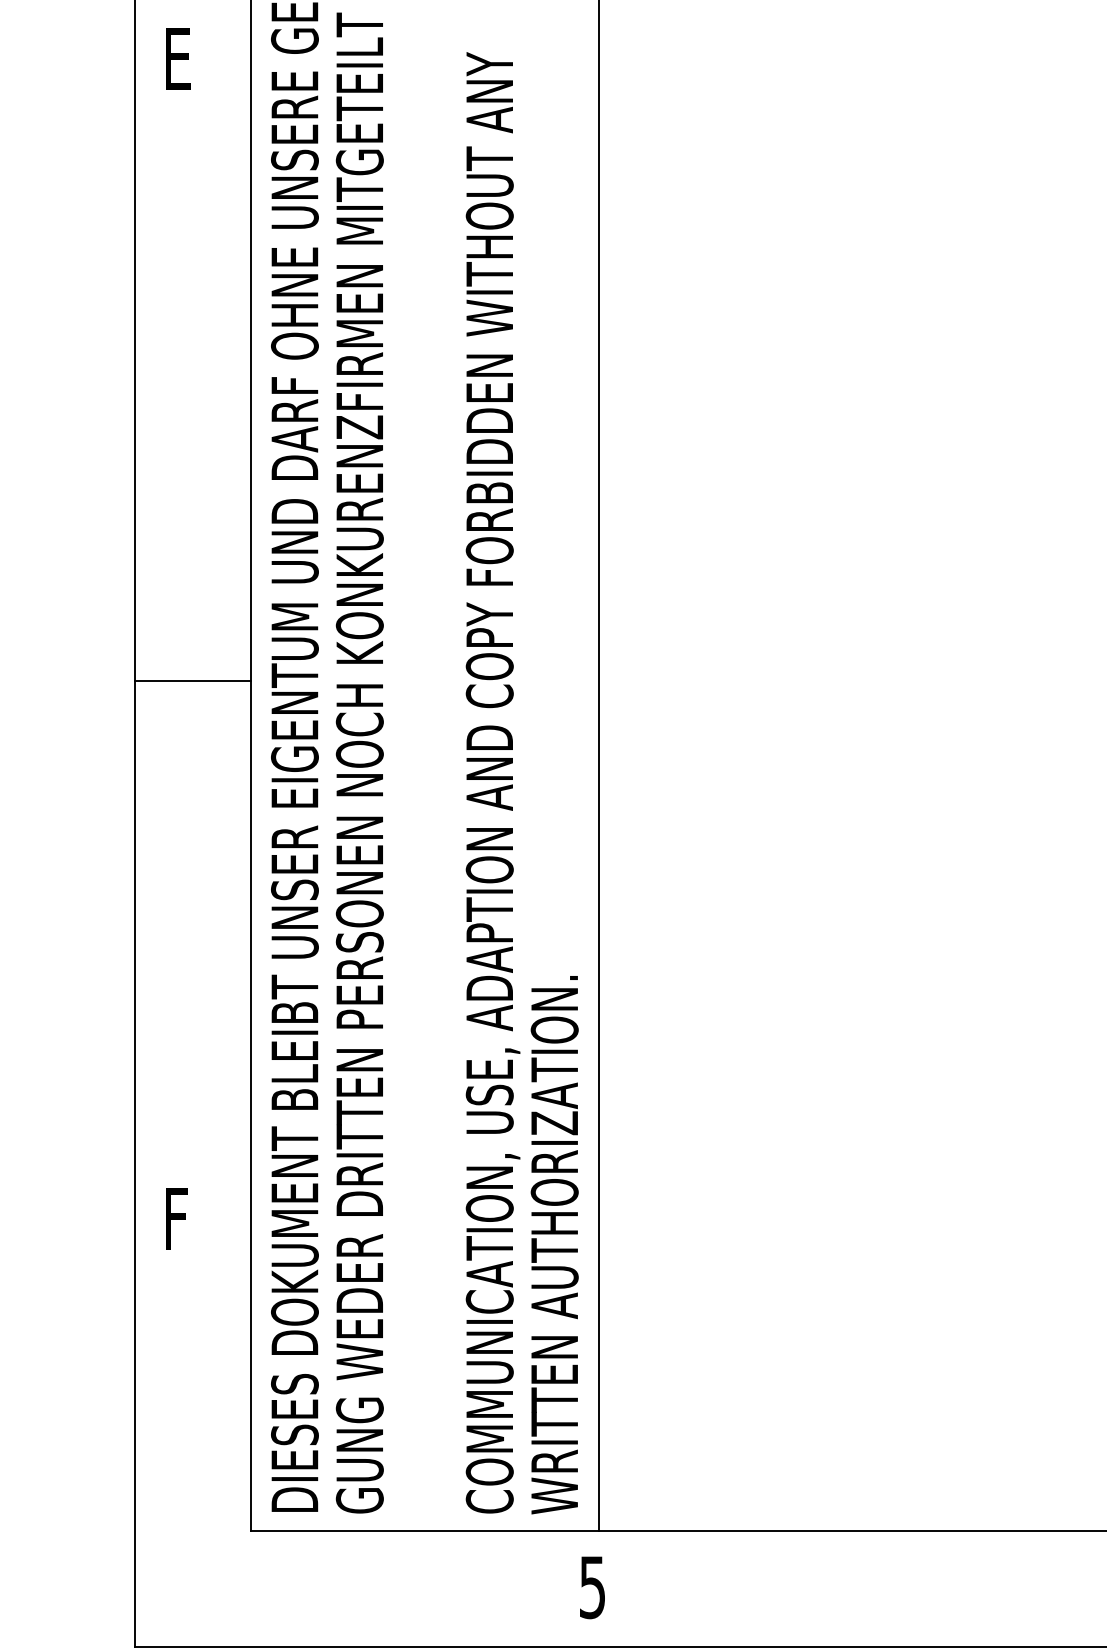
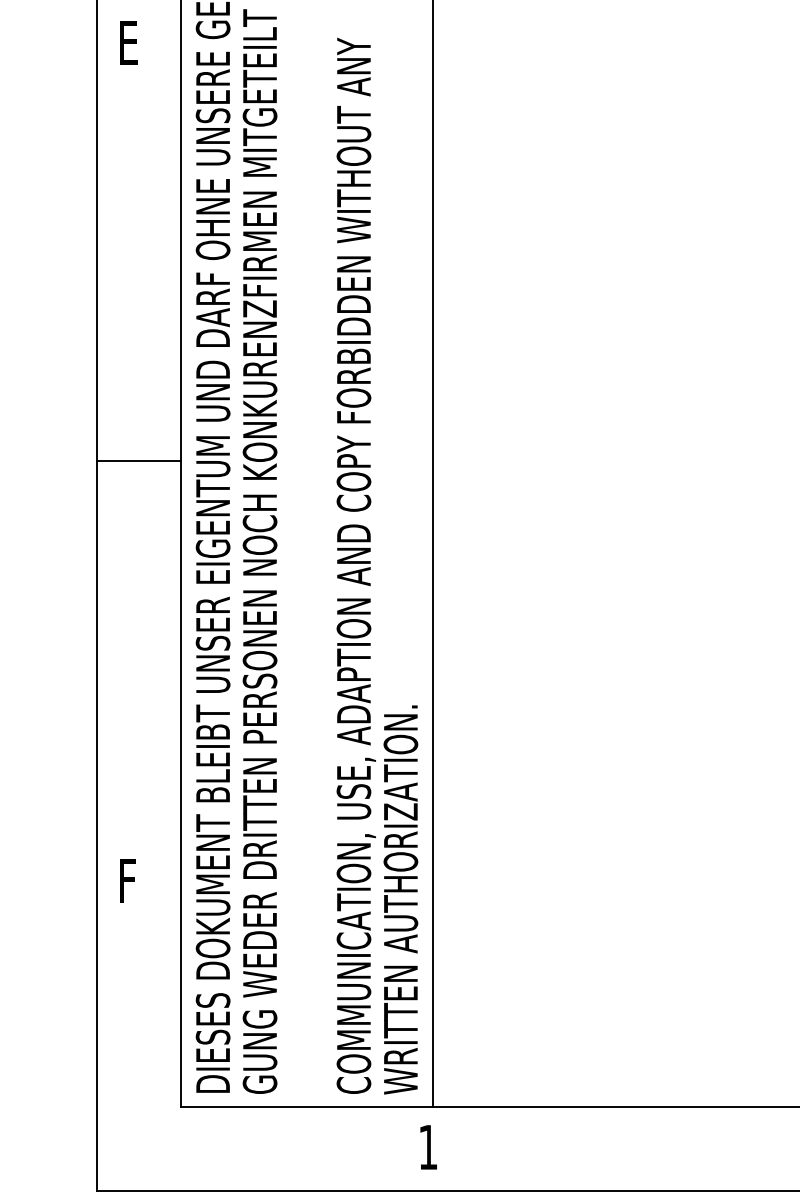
line: (193, 681) -> (139, 461), moved
text: (592, 1587) -> (428, 1147), 5 -> 1

